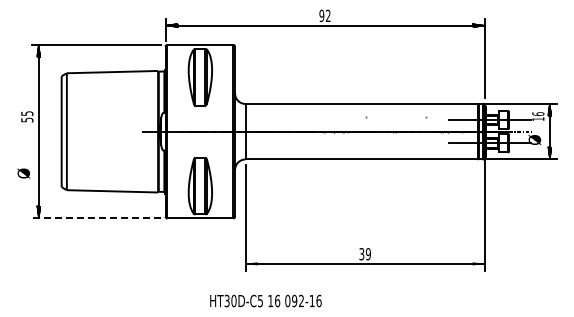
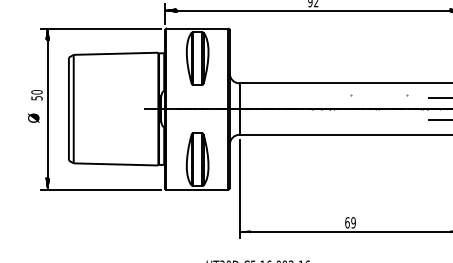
text: (27, 113) -> (37, 92), 55 -> 50
text: (23, 173) -> (33, 118), moved
line: (96, 218) -> (101, 189), dashed -> solid
text: (361, 254) -> (347, 223), 39 -> 69

